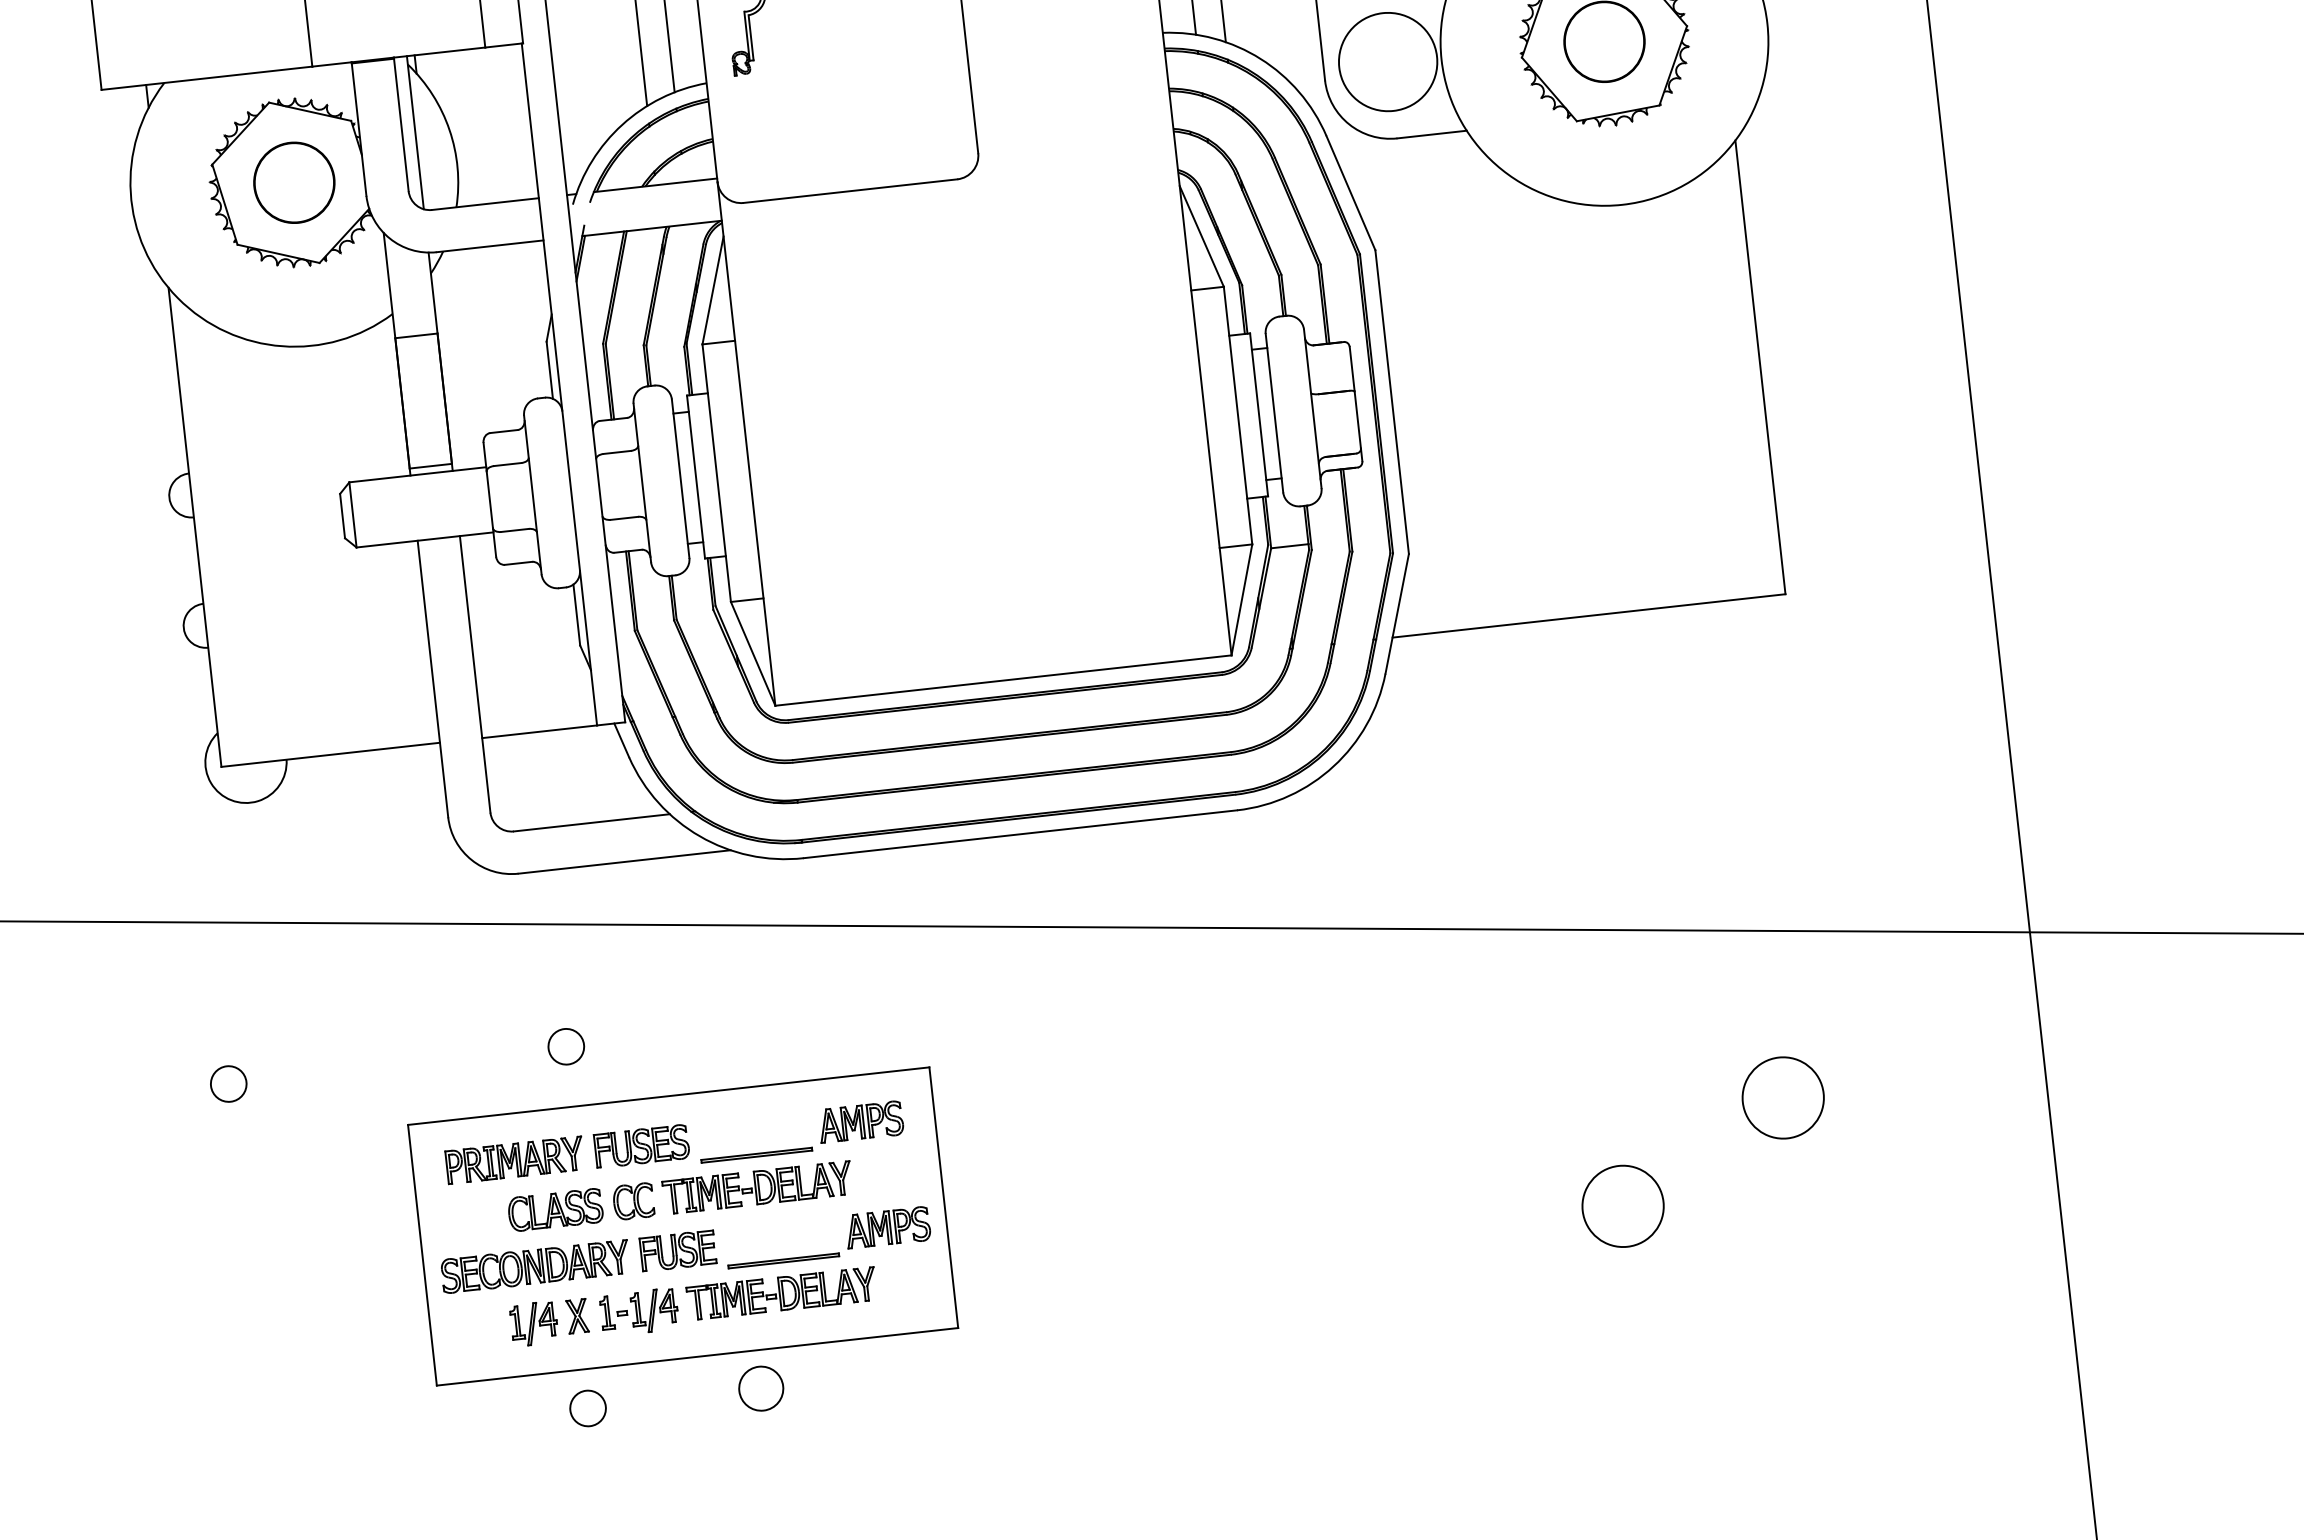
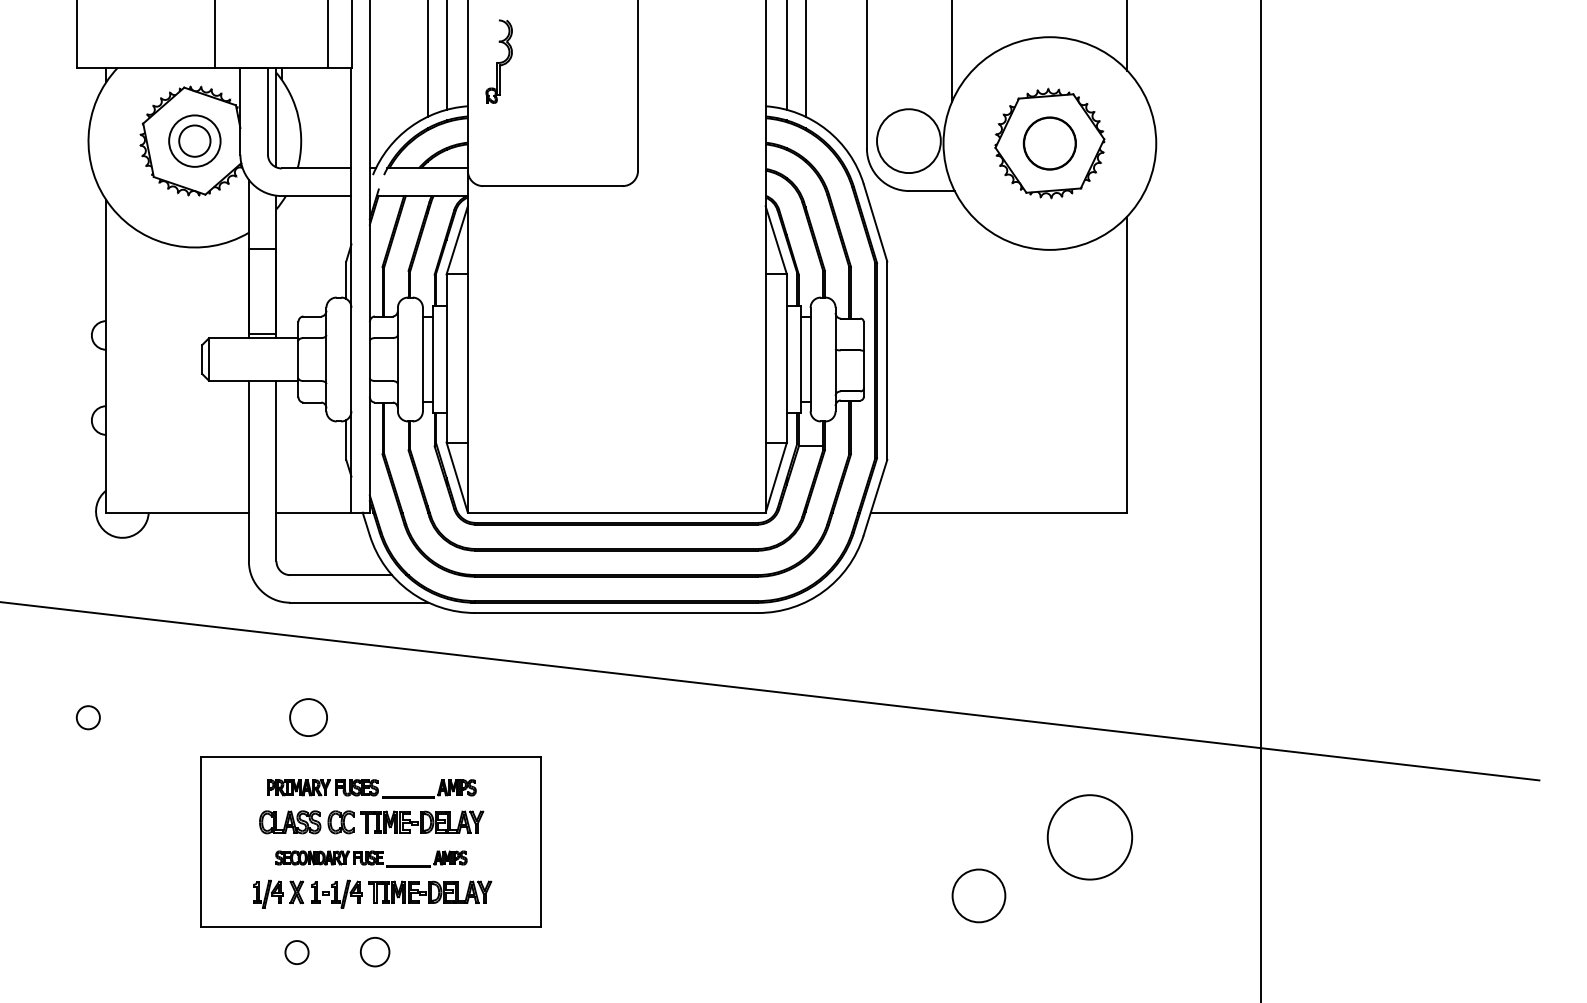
circle: (293, 183) -> (194, 141), size x0.6
circle: (565, 1046) -> (308, 717), size x1.6
circle: (1782, 1098) -> (1089, 837), size x1.6
part: (674, 1144) -> (371, 788), size x0.7
part: (686, 1251) -> (371, 858), size x0.6
circle: (761, 1389) -> (375, 952), moved

